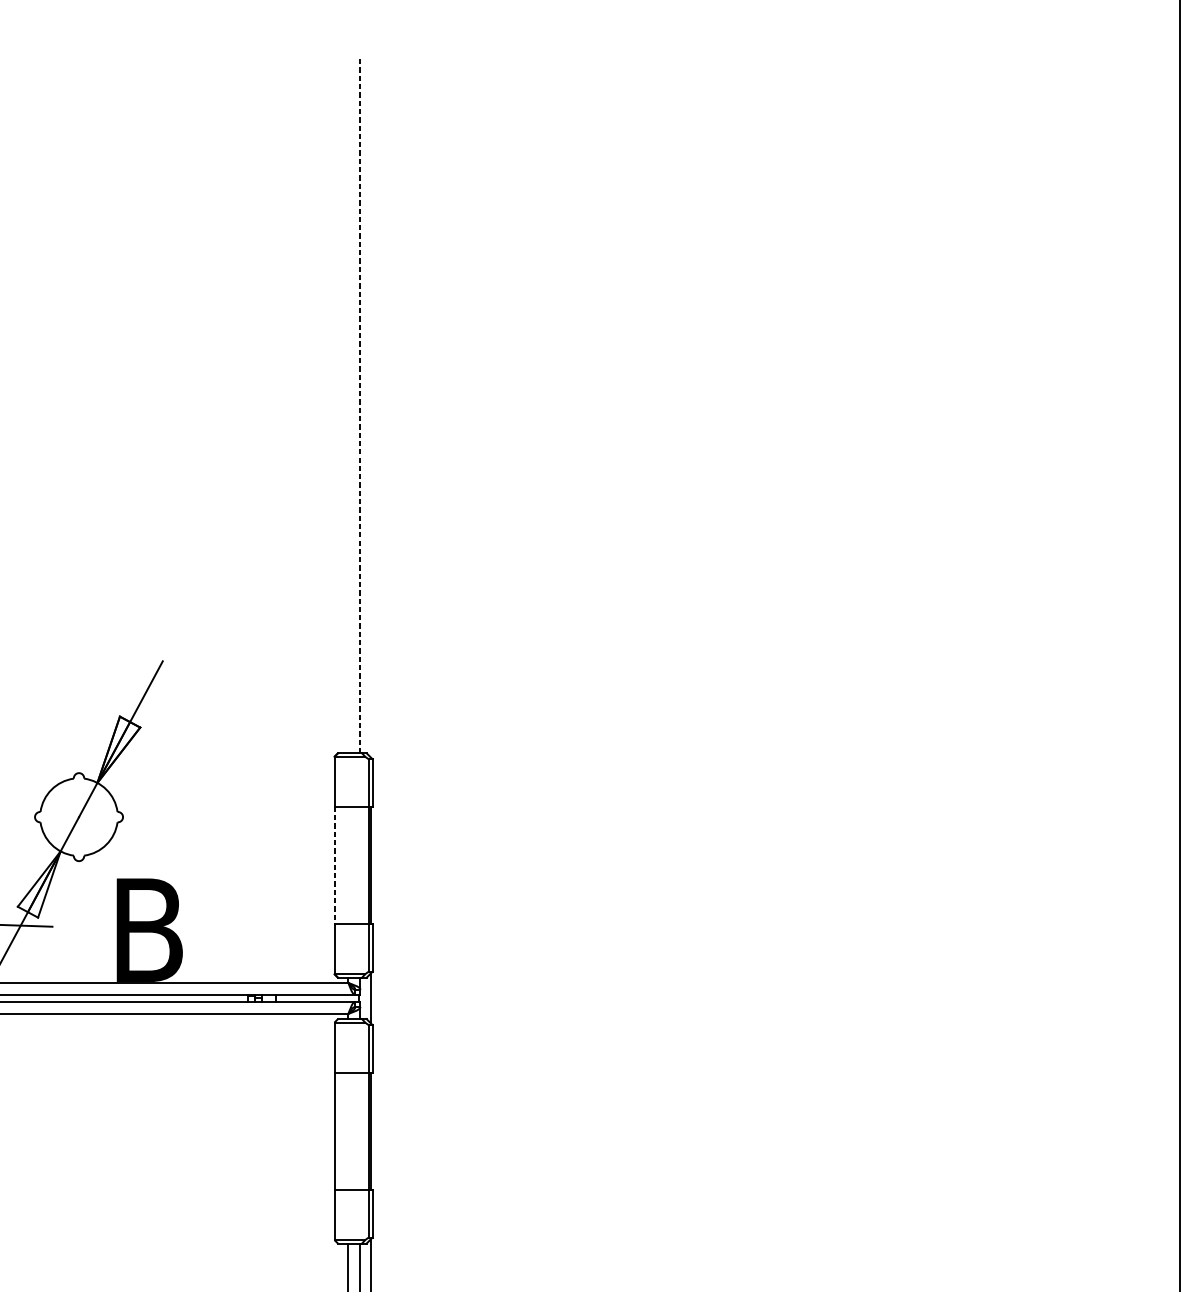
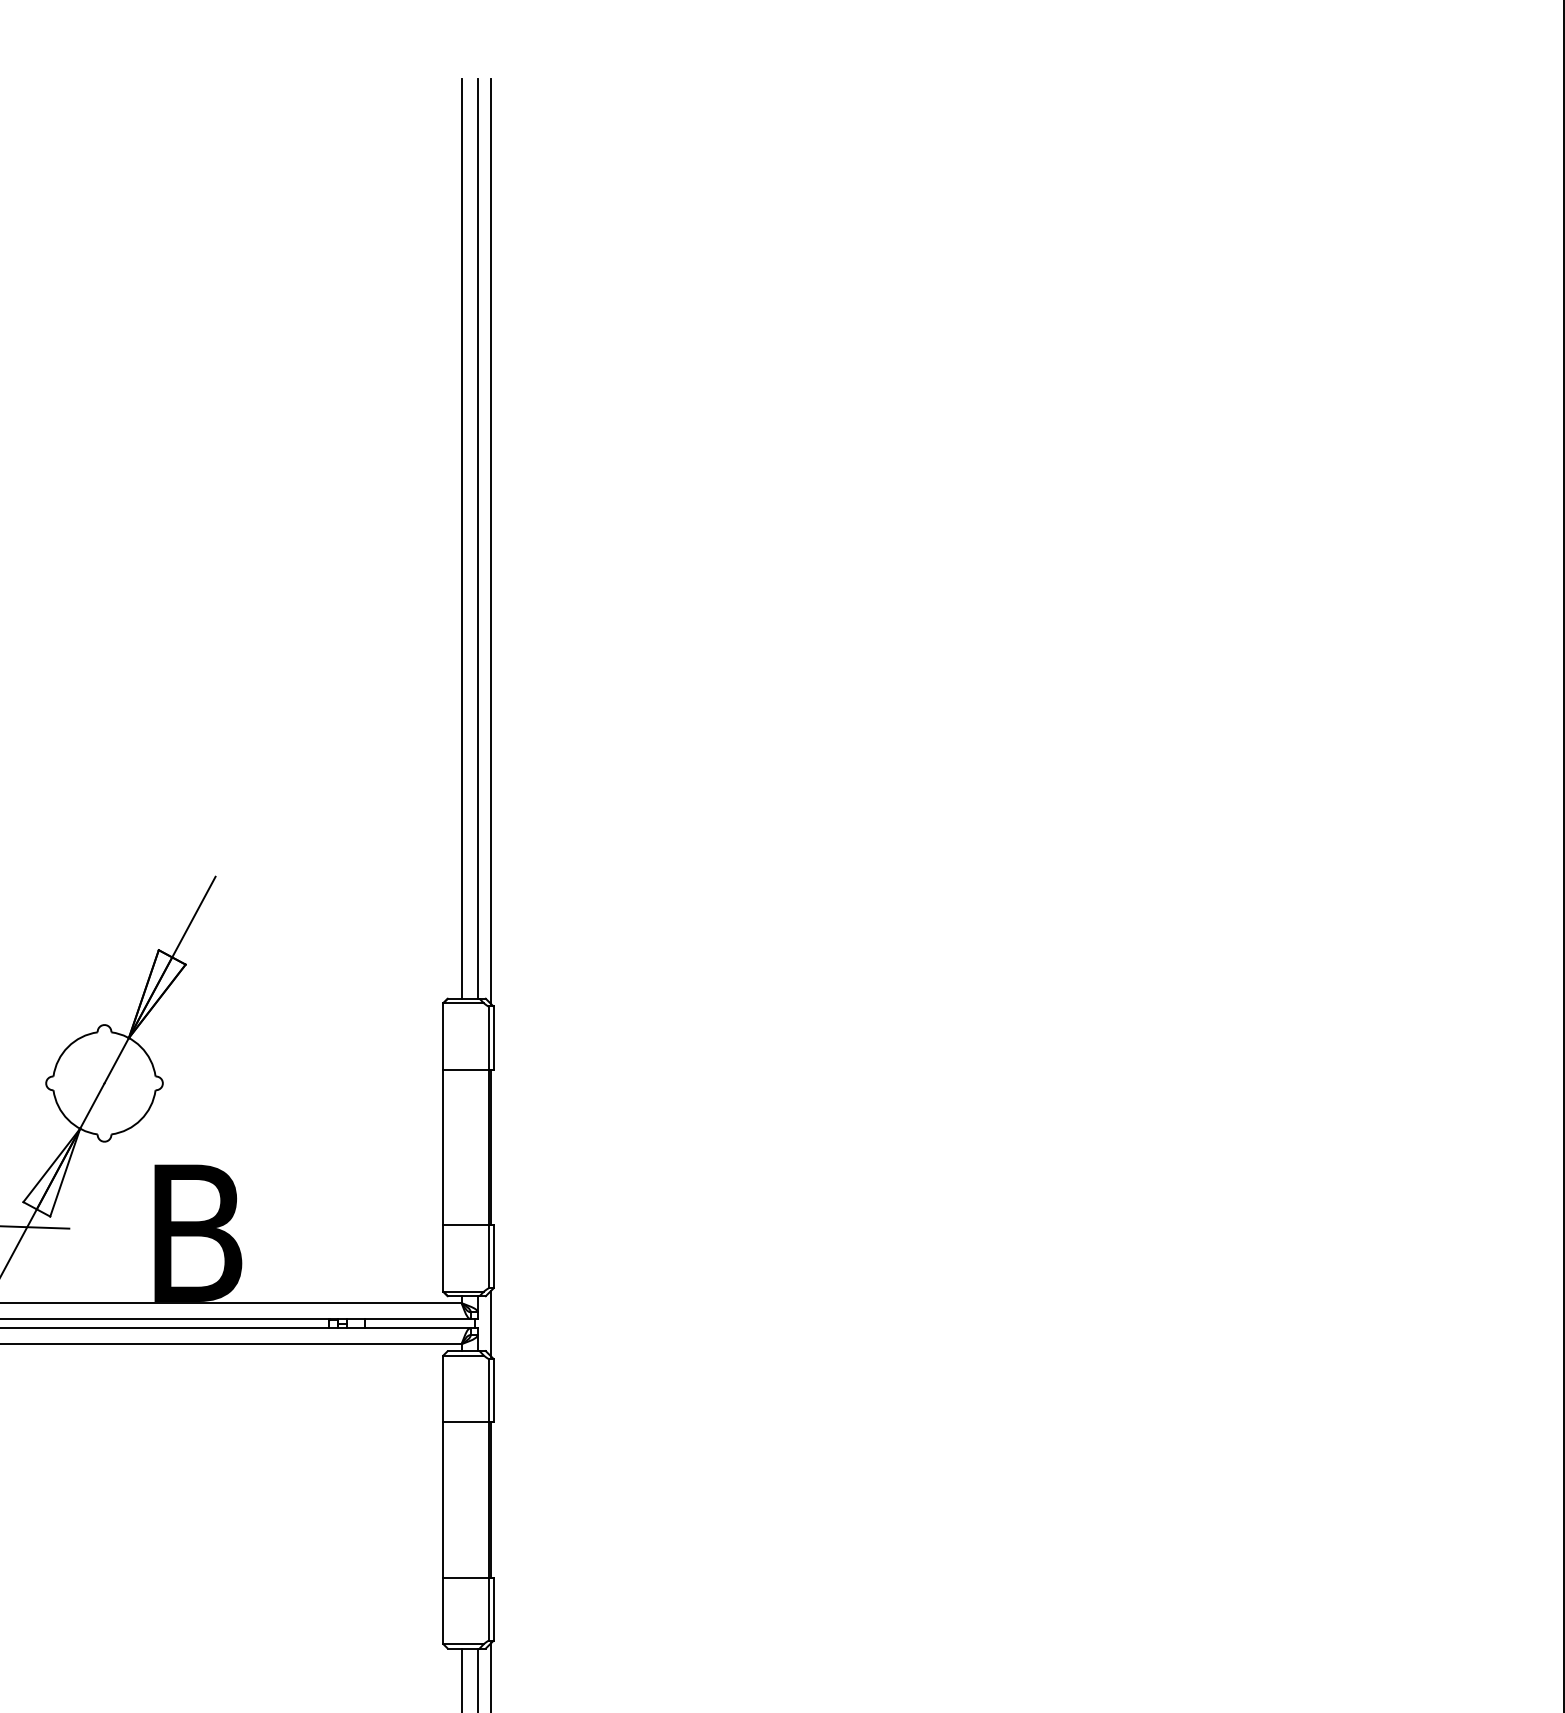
line: (348, 406) -> (461, 538), added
line: (360, 406) -> (477, 539), dashed -> solid
line: (370, 408) -> (491, 541), added
line: (334, 865) -> (443, 1147), dashed -> solid

